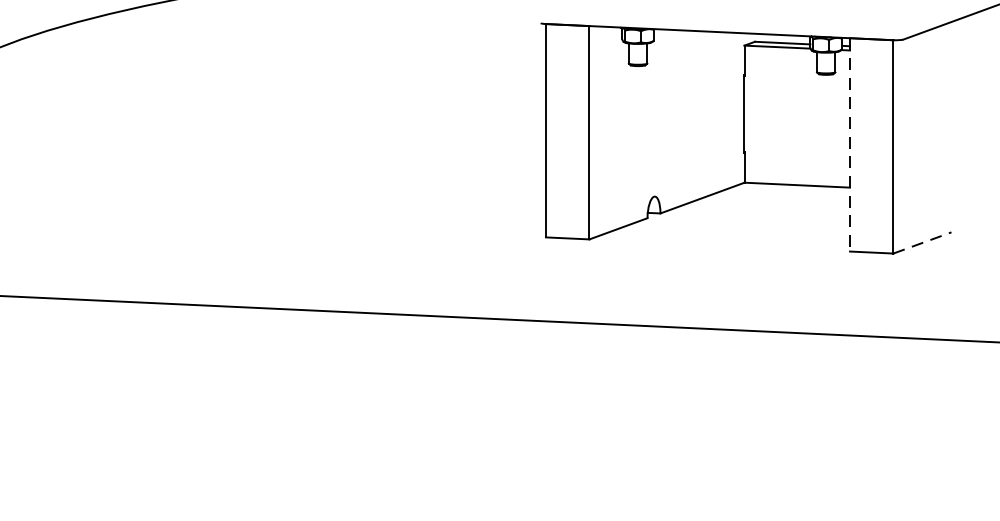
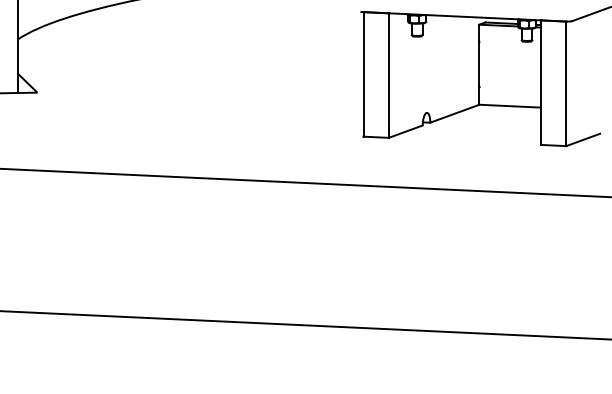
line: (849, 146) -> (540, 83), dashed -> solid
line: (922, 242) -> (583, 139), dashed -> solid

